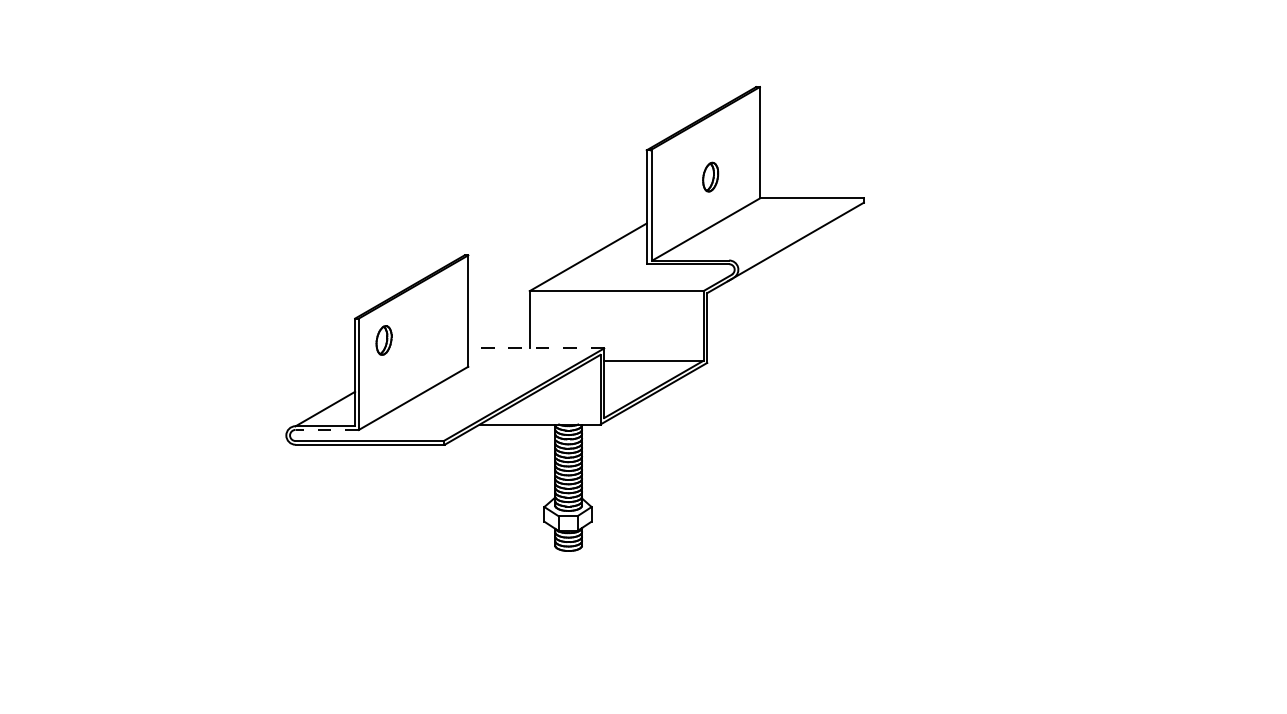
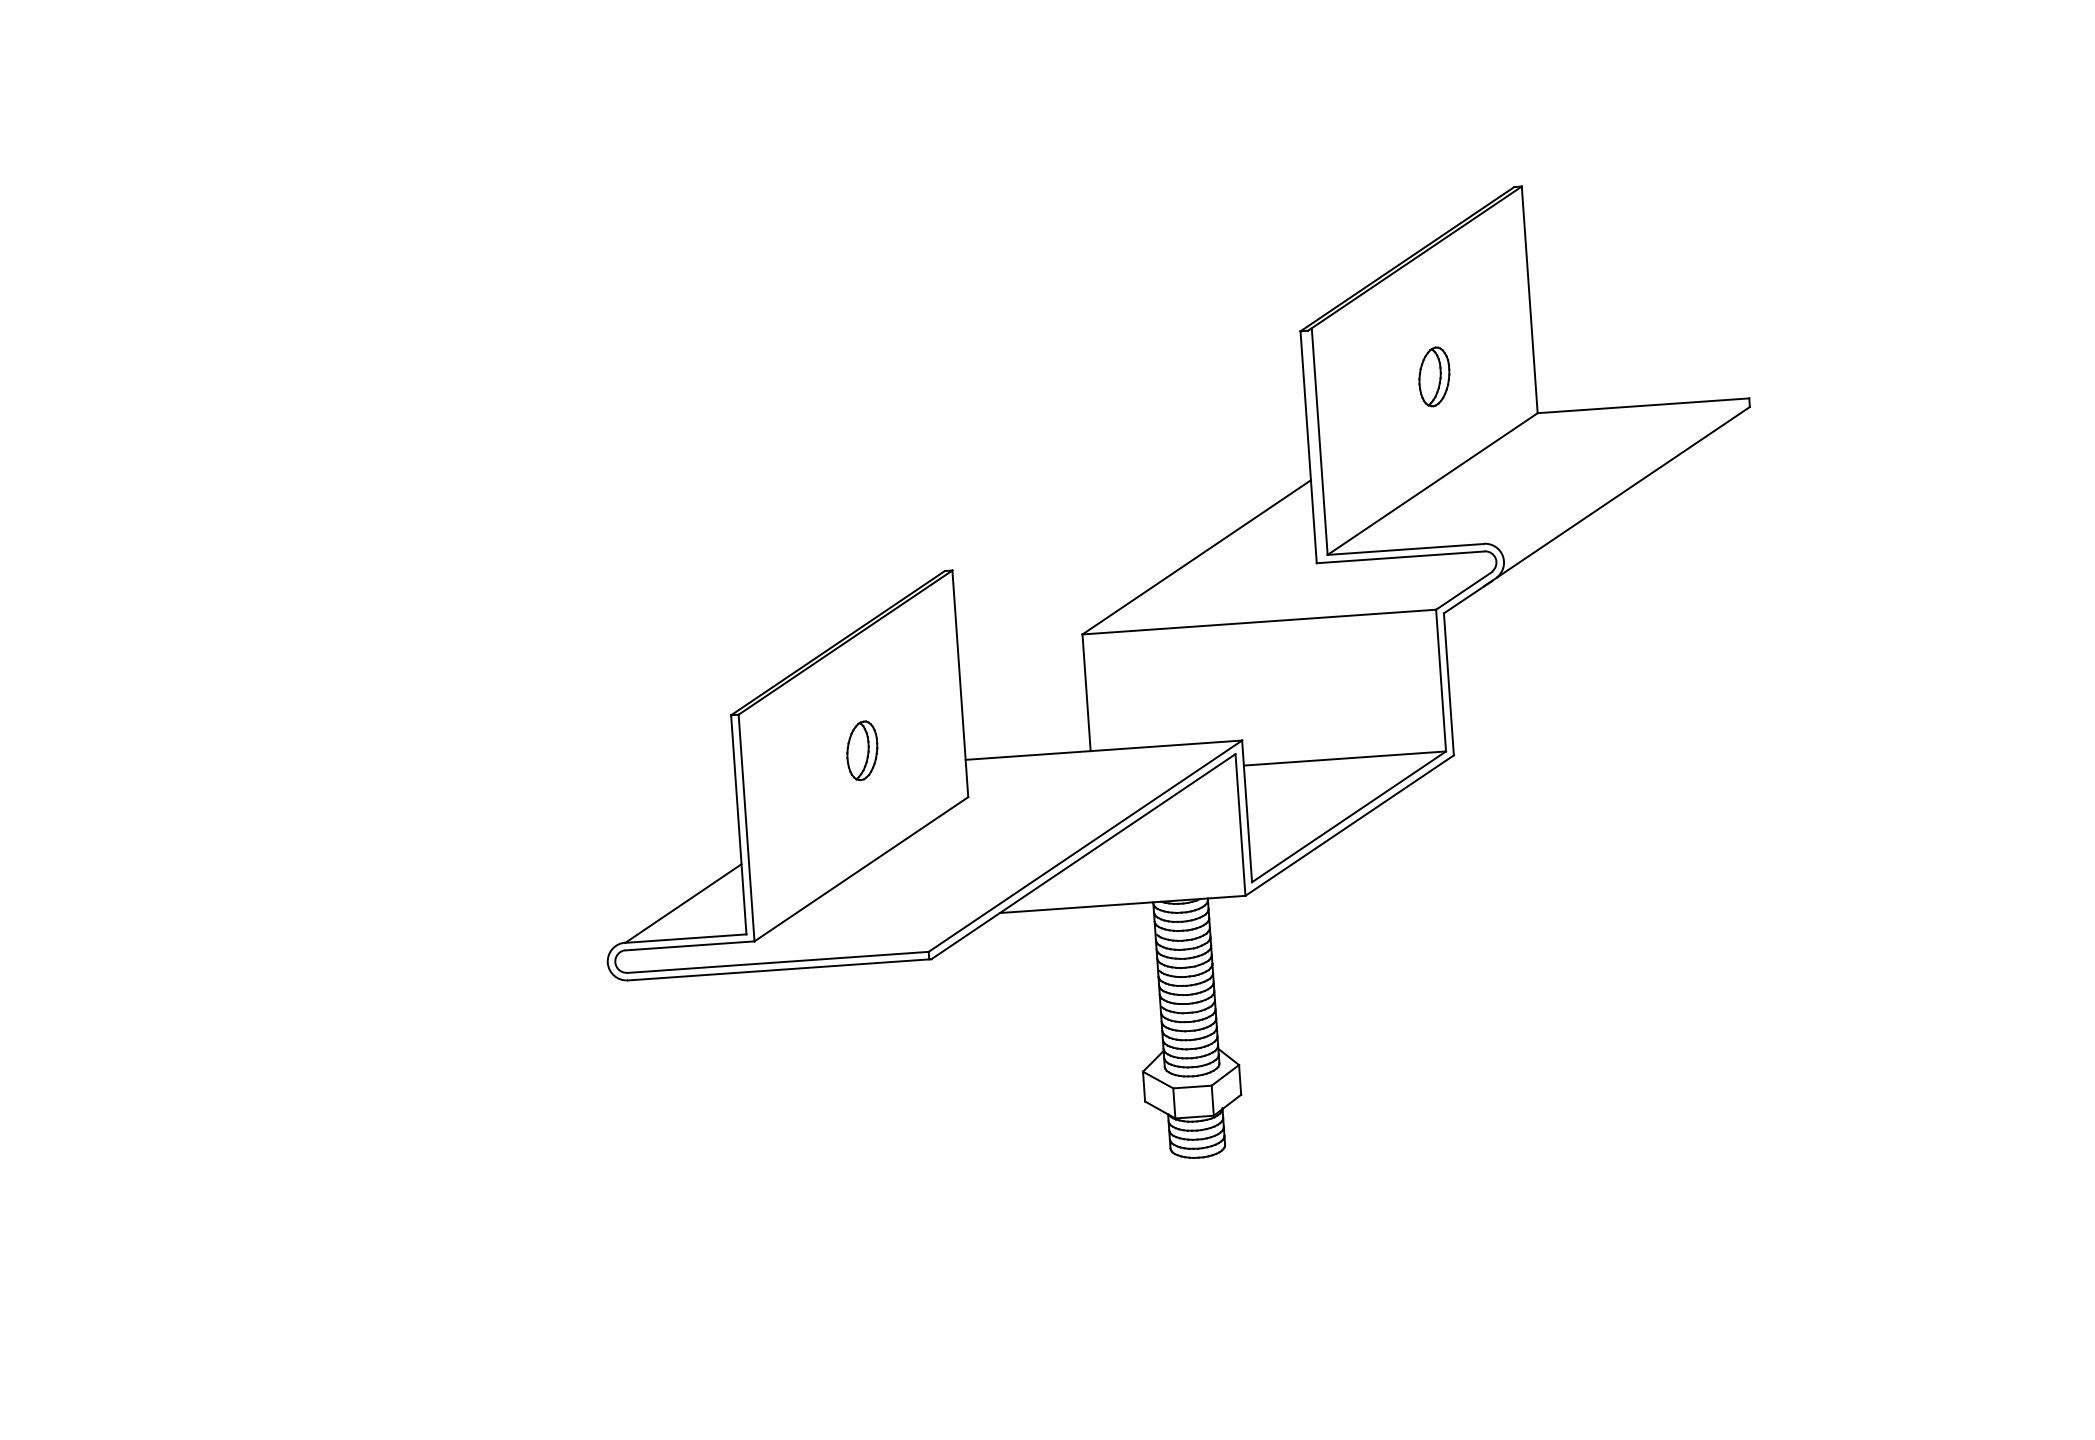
part: (383, 340) -> (861, 750), moved
line: (536, 348) -> (1104, 750), dashed -> solid
line: (327, 430) -> (690, 946), dashed -> solid

